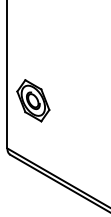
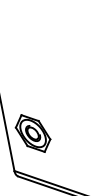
part: (33, 100) -> (33, 133), moved

